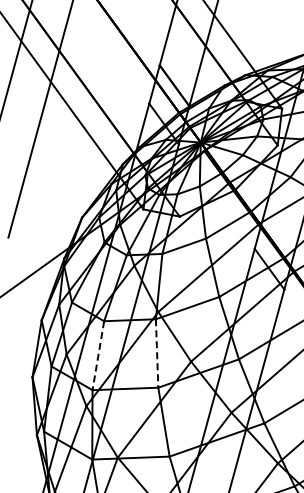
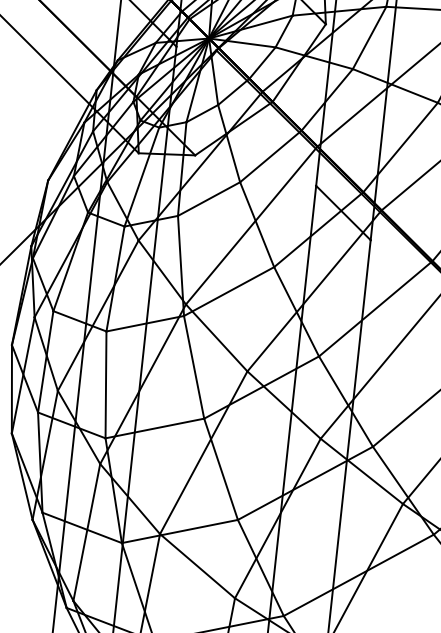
line: (157, 353) -> (194, 367), dashed -> solid
line: (98, 355) -> (106, 384), dashed -> solid

